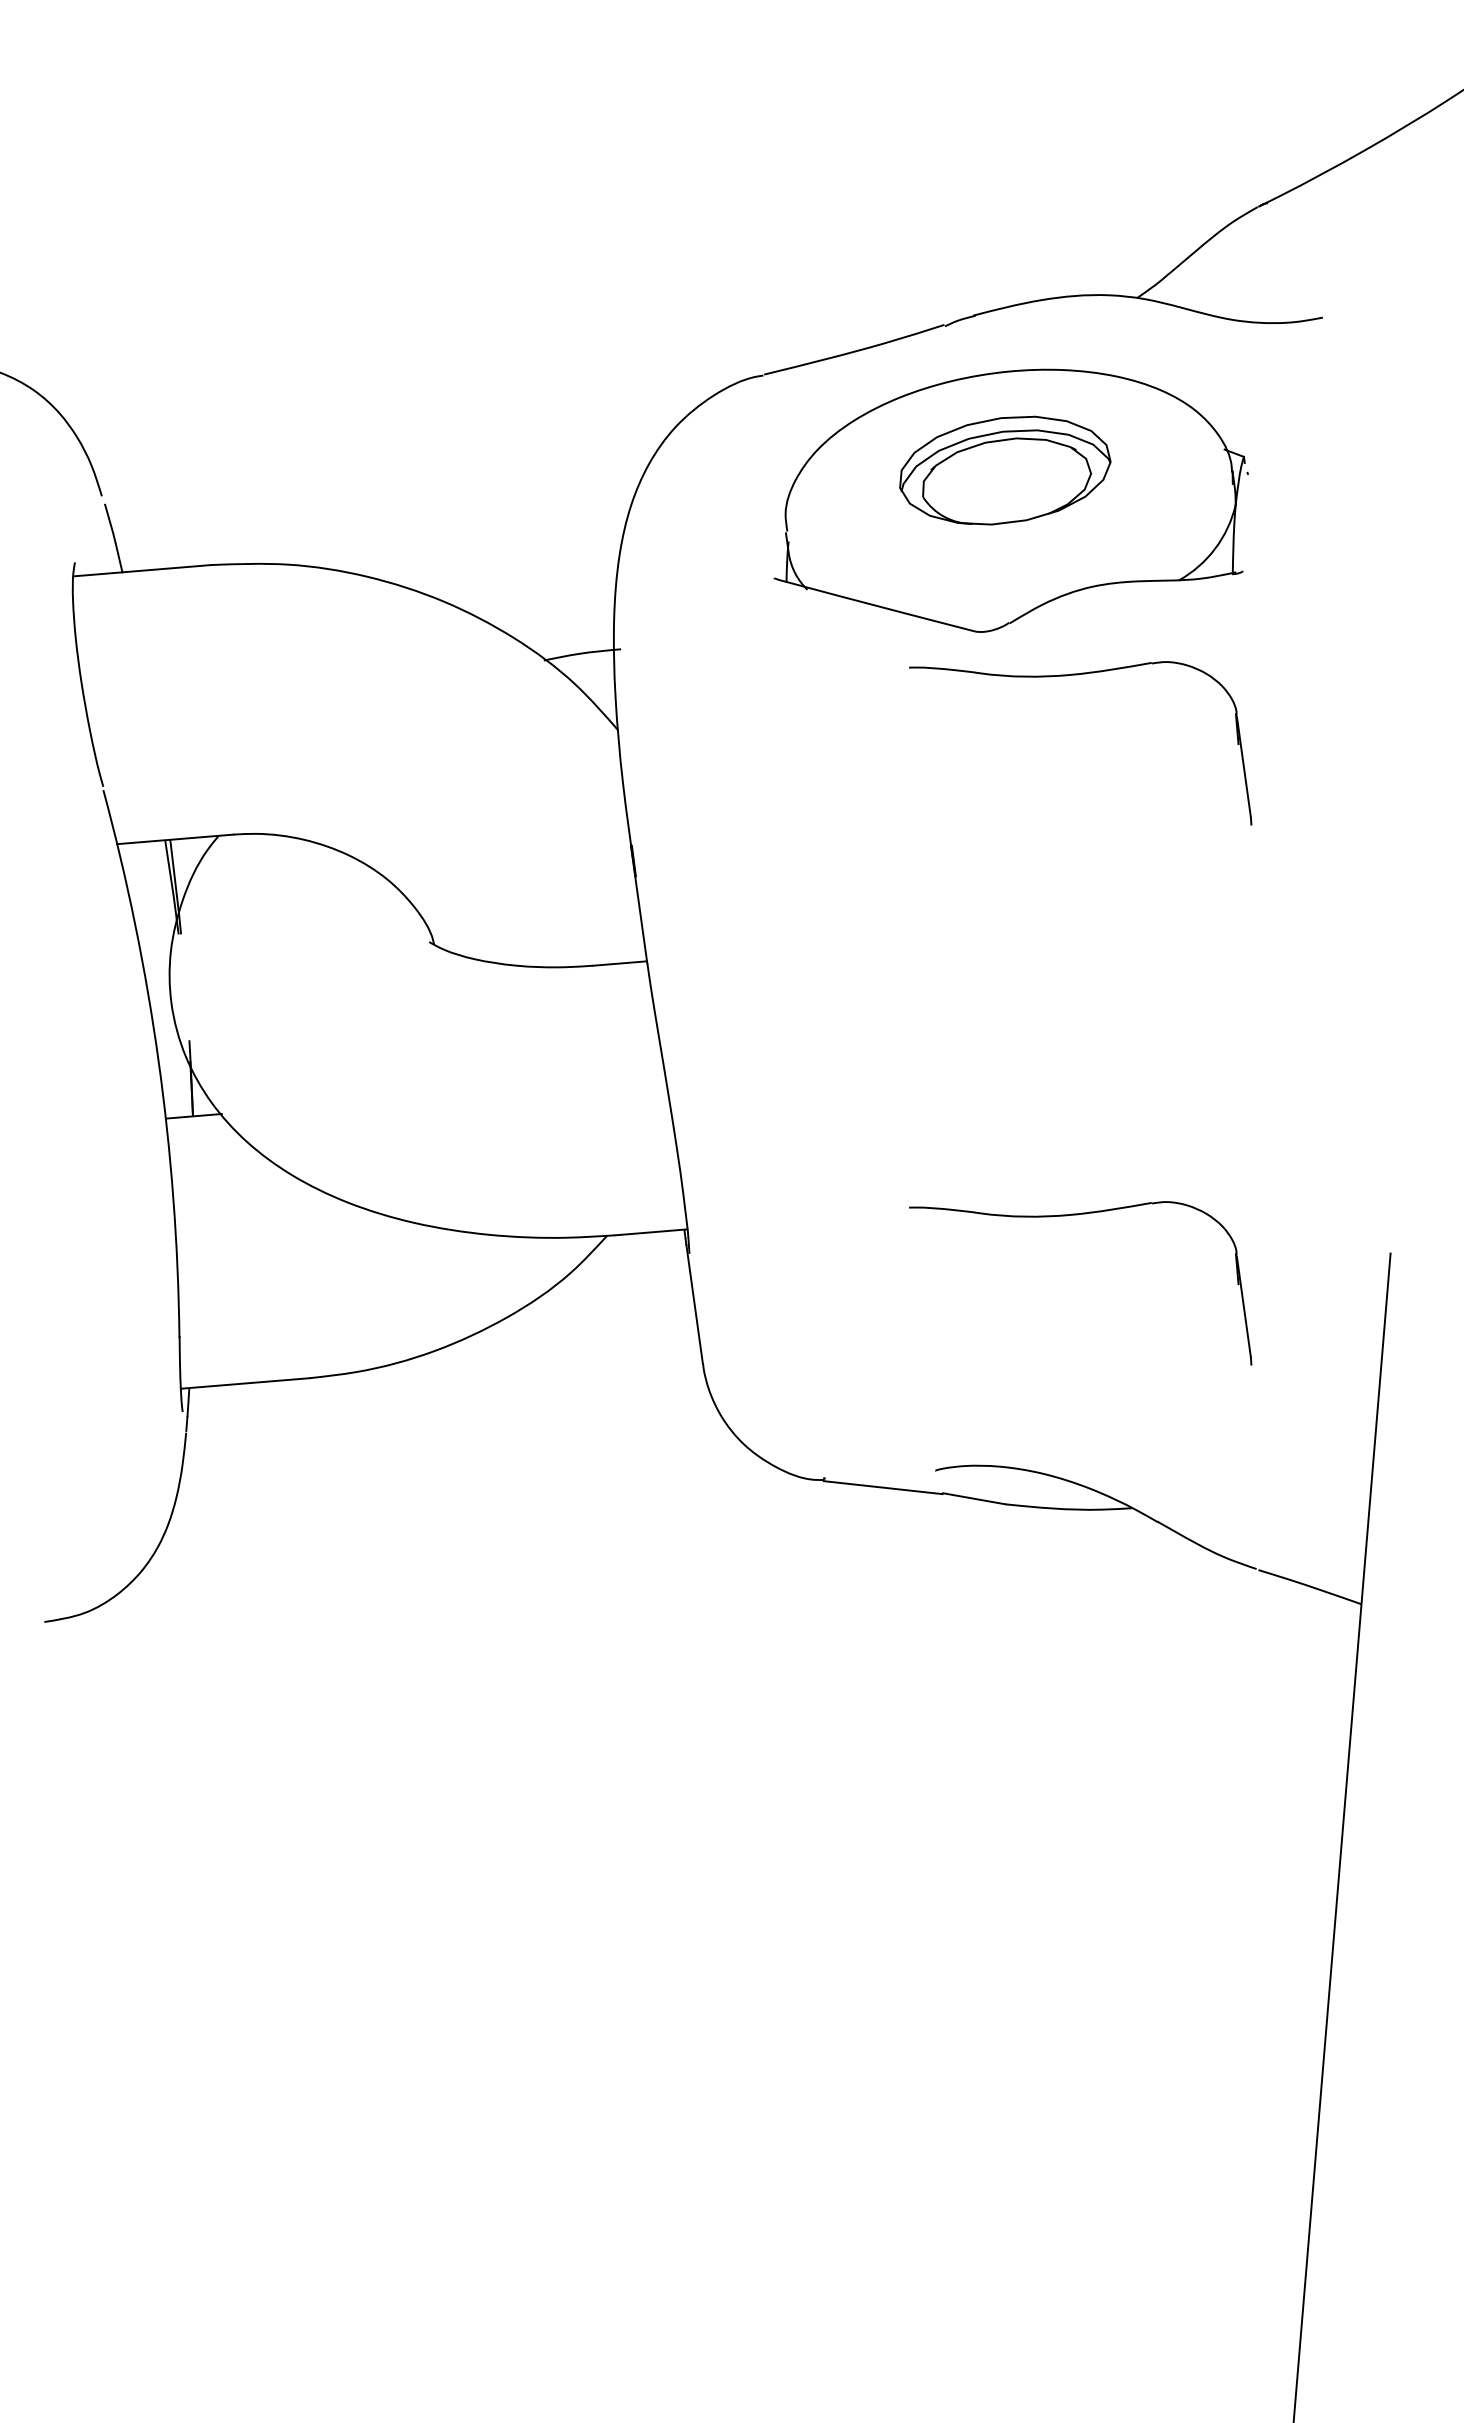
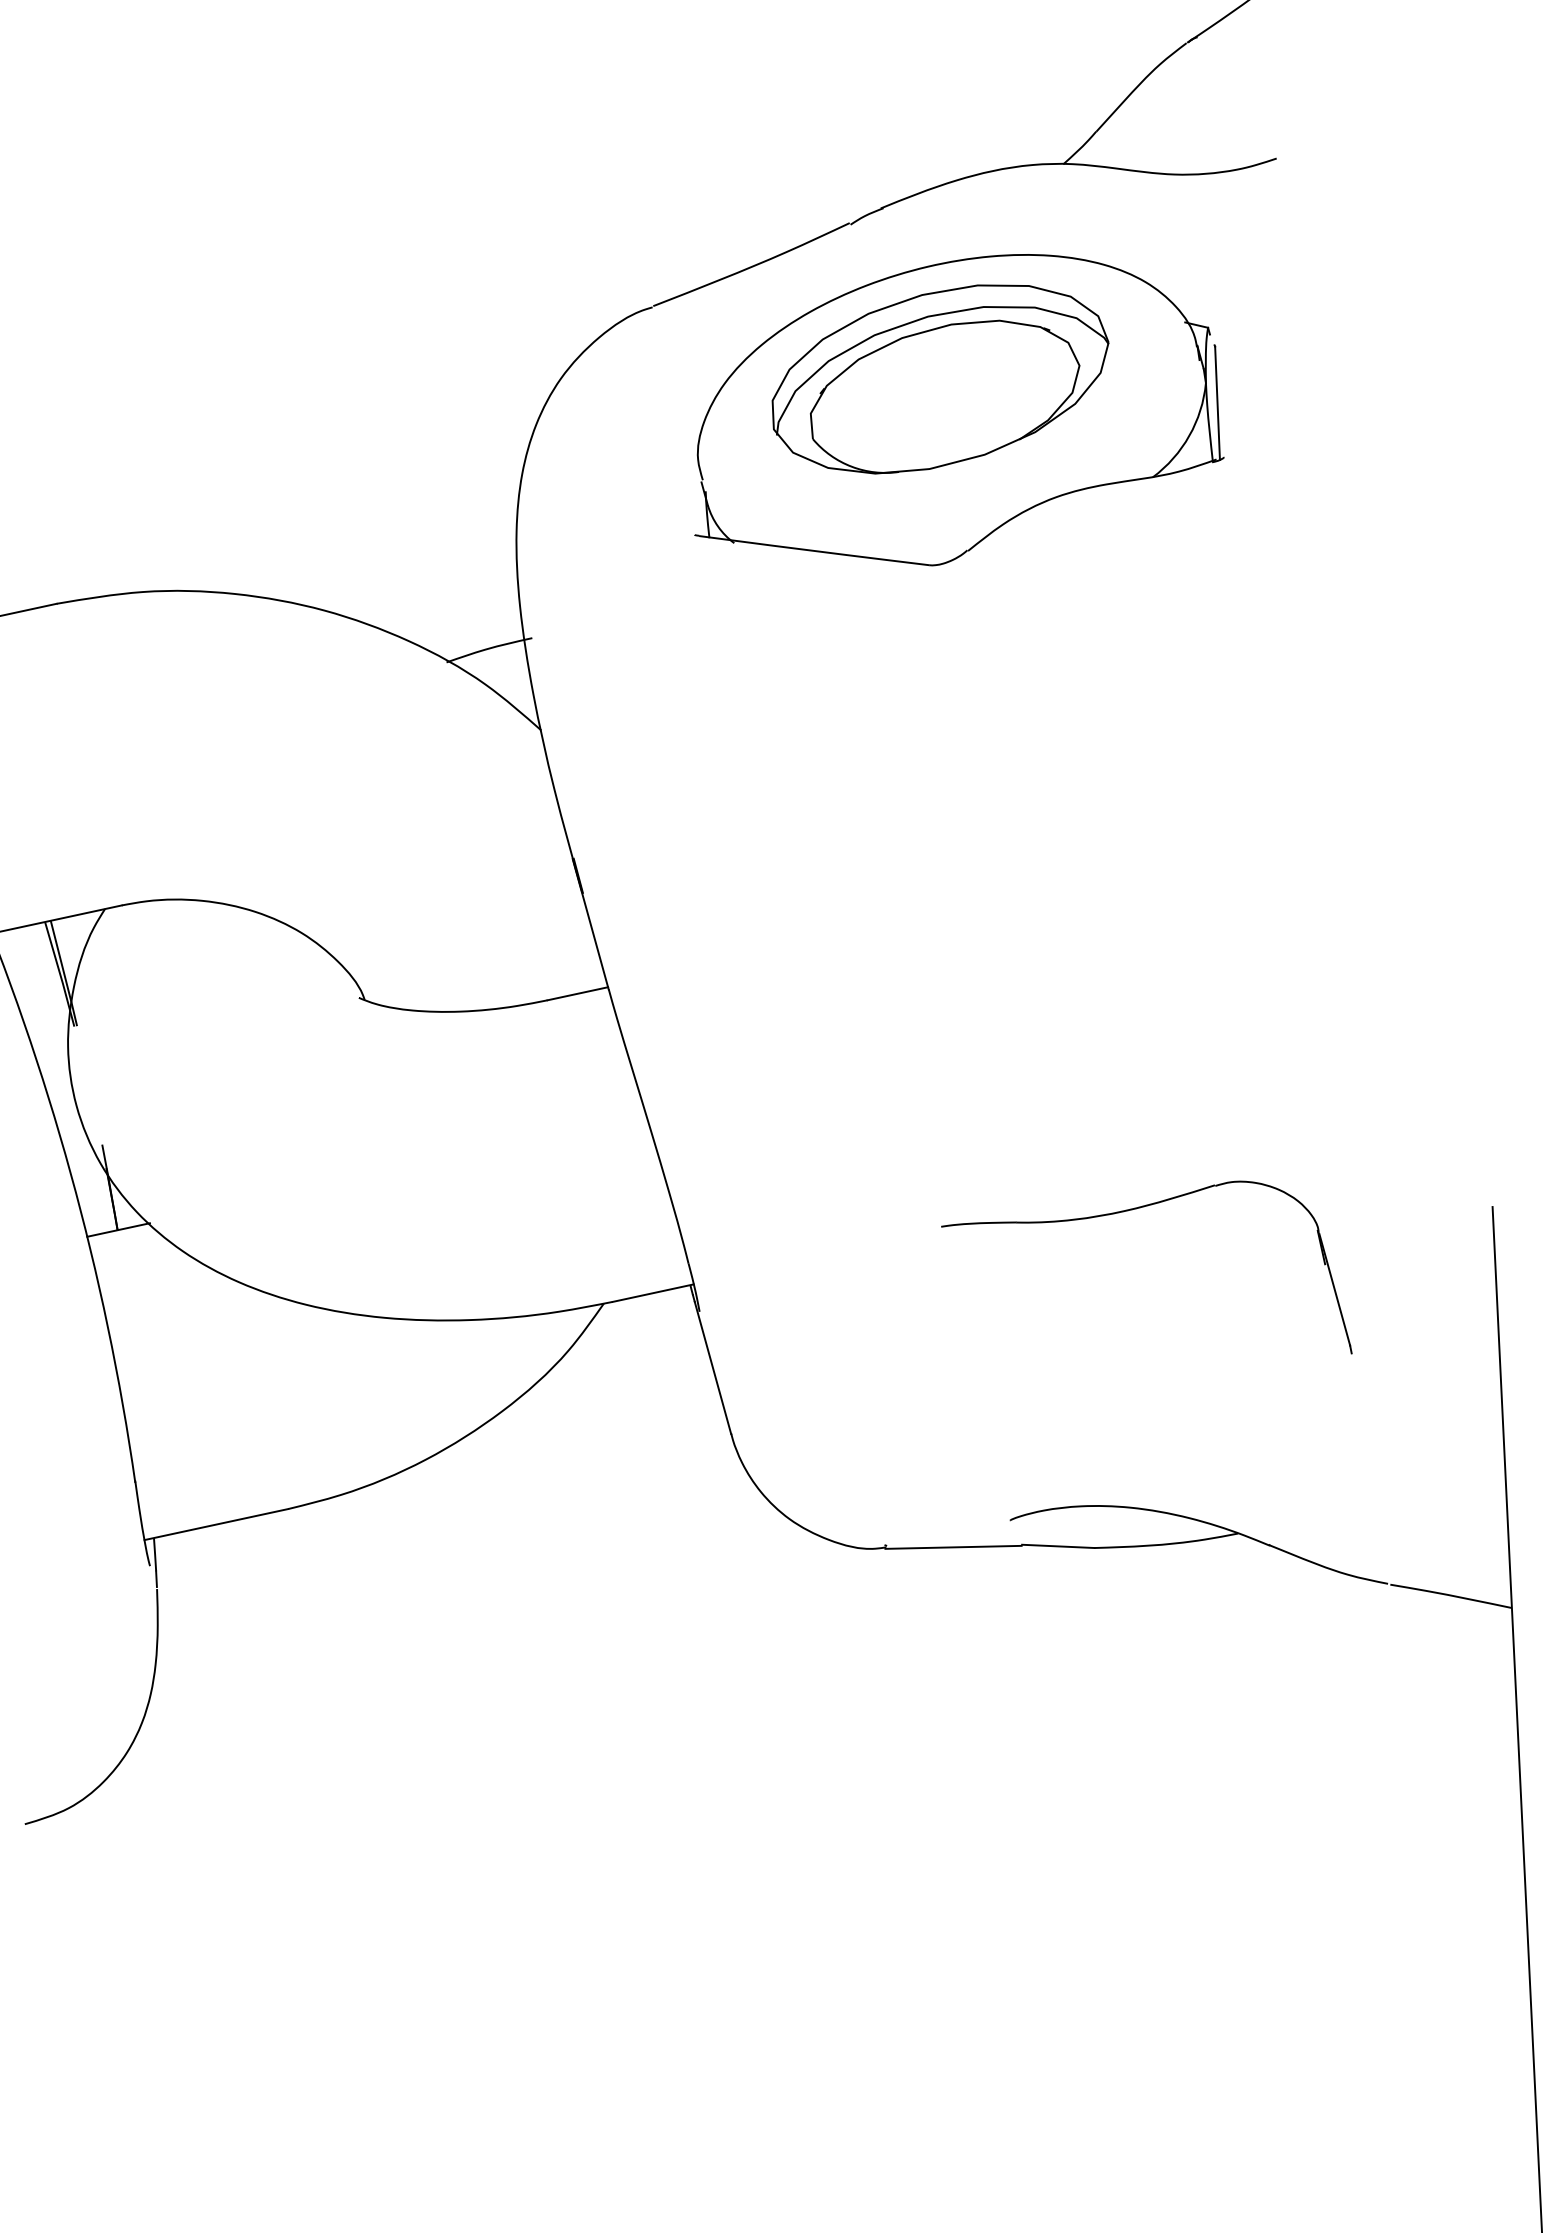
part: (1005, 470) -> (940, 378), size x1.43
line: (1243, 523) -> (1217, 403), added
part: (1077, 675) -> (1052, 599), removed

